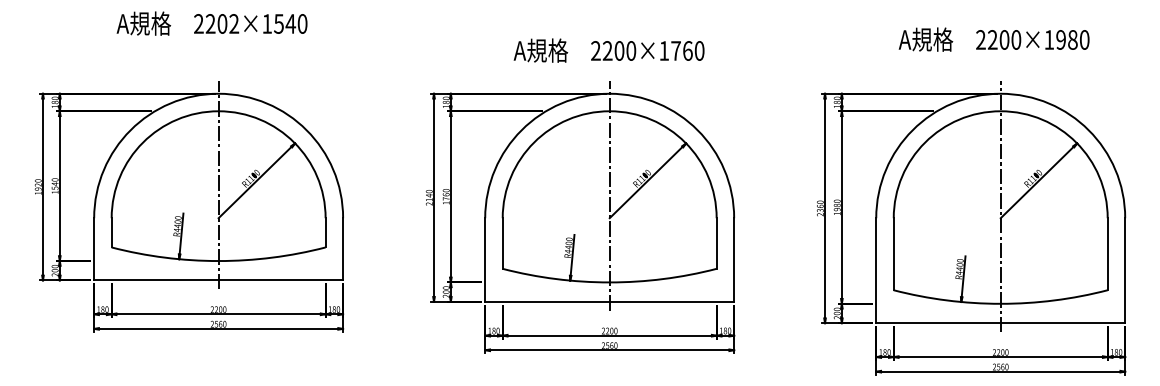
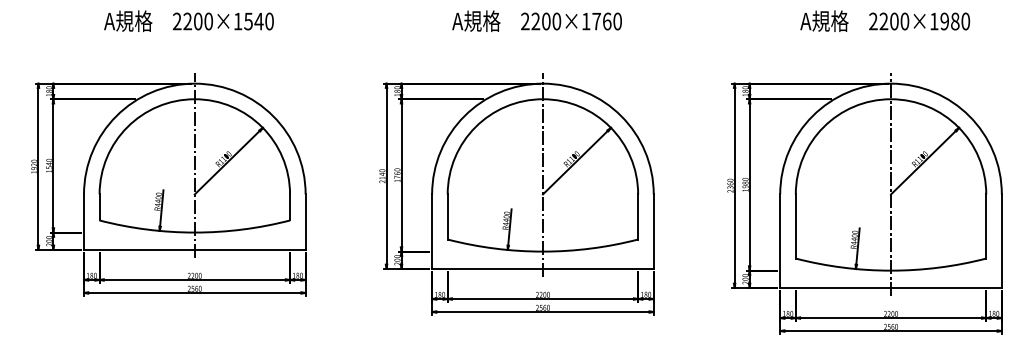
text: (234, 23) -> (208, 21), 2202×1540 -> 2200×1540
text: (993, 39) -> (884, 21), moved
text: (608, 50) -> (536, 21), moved

